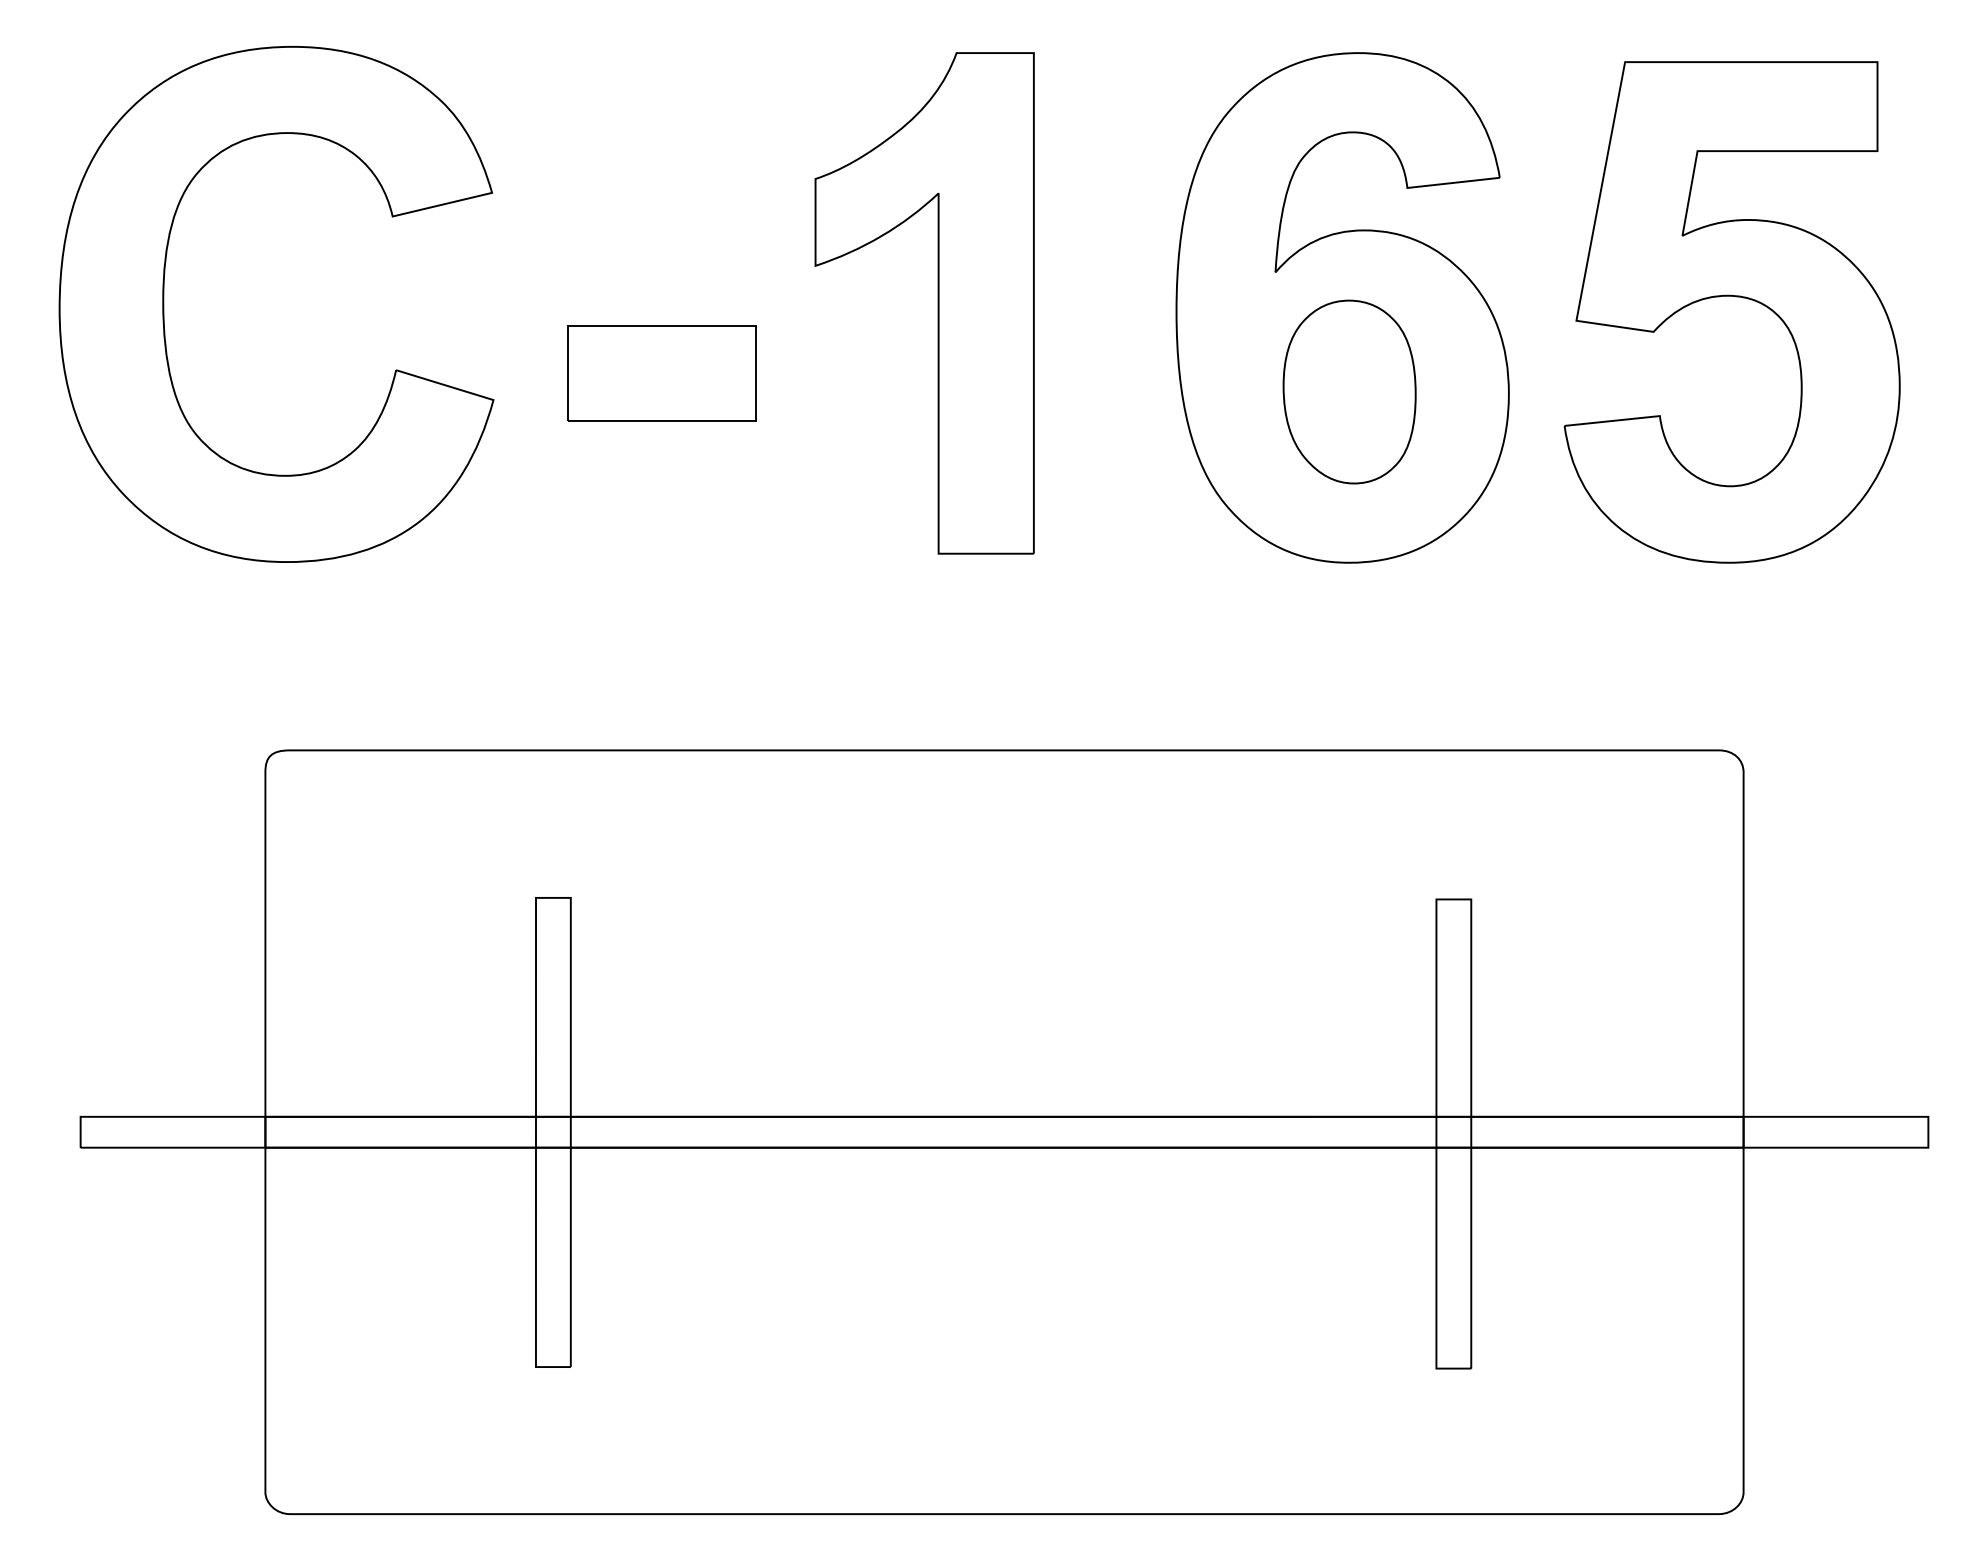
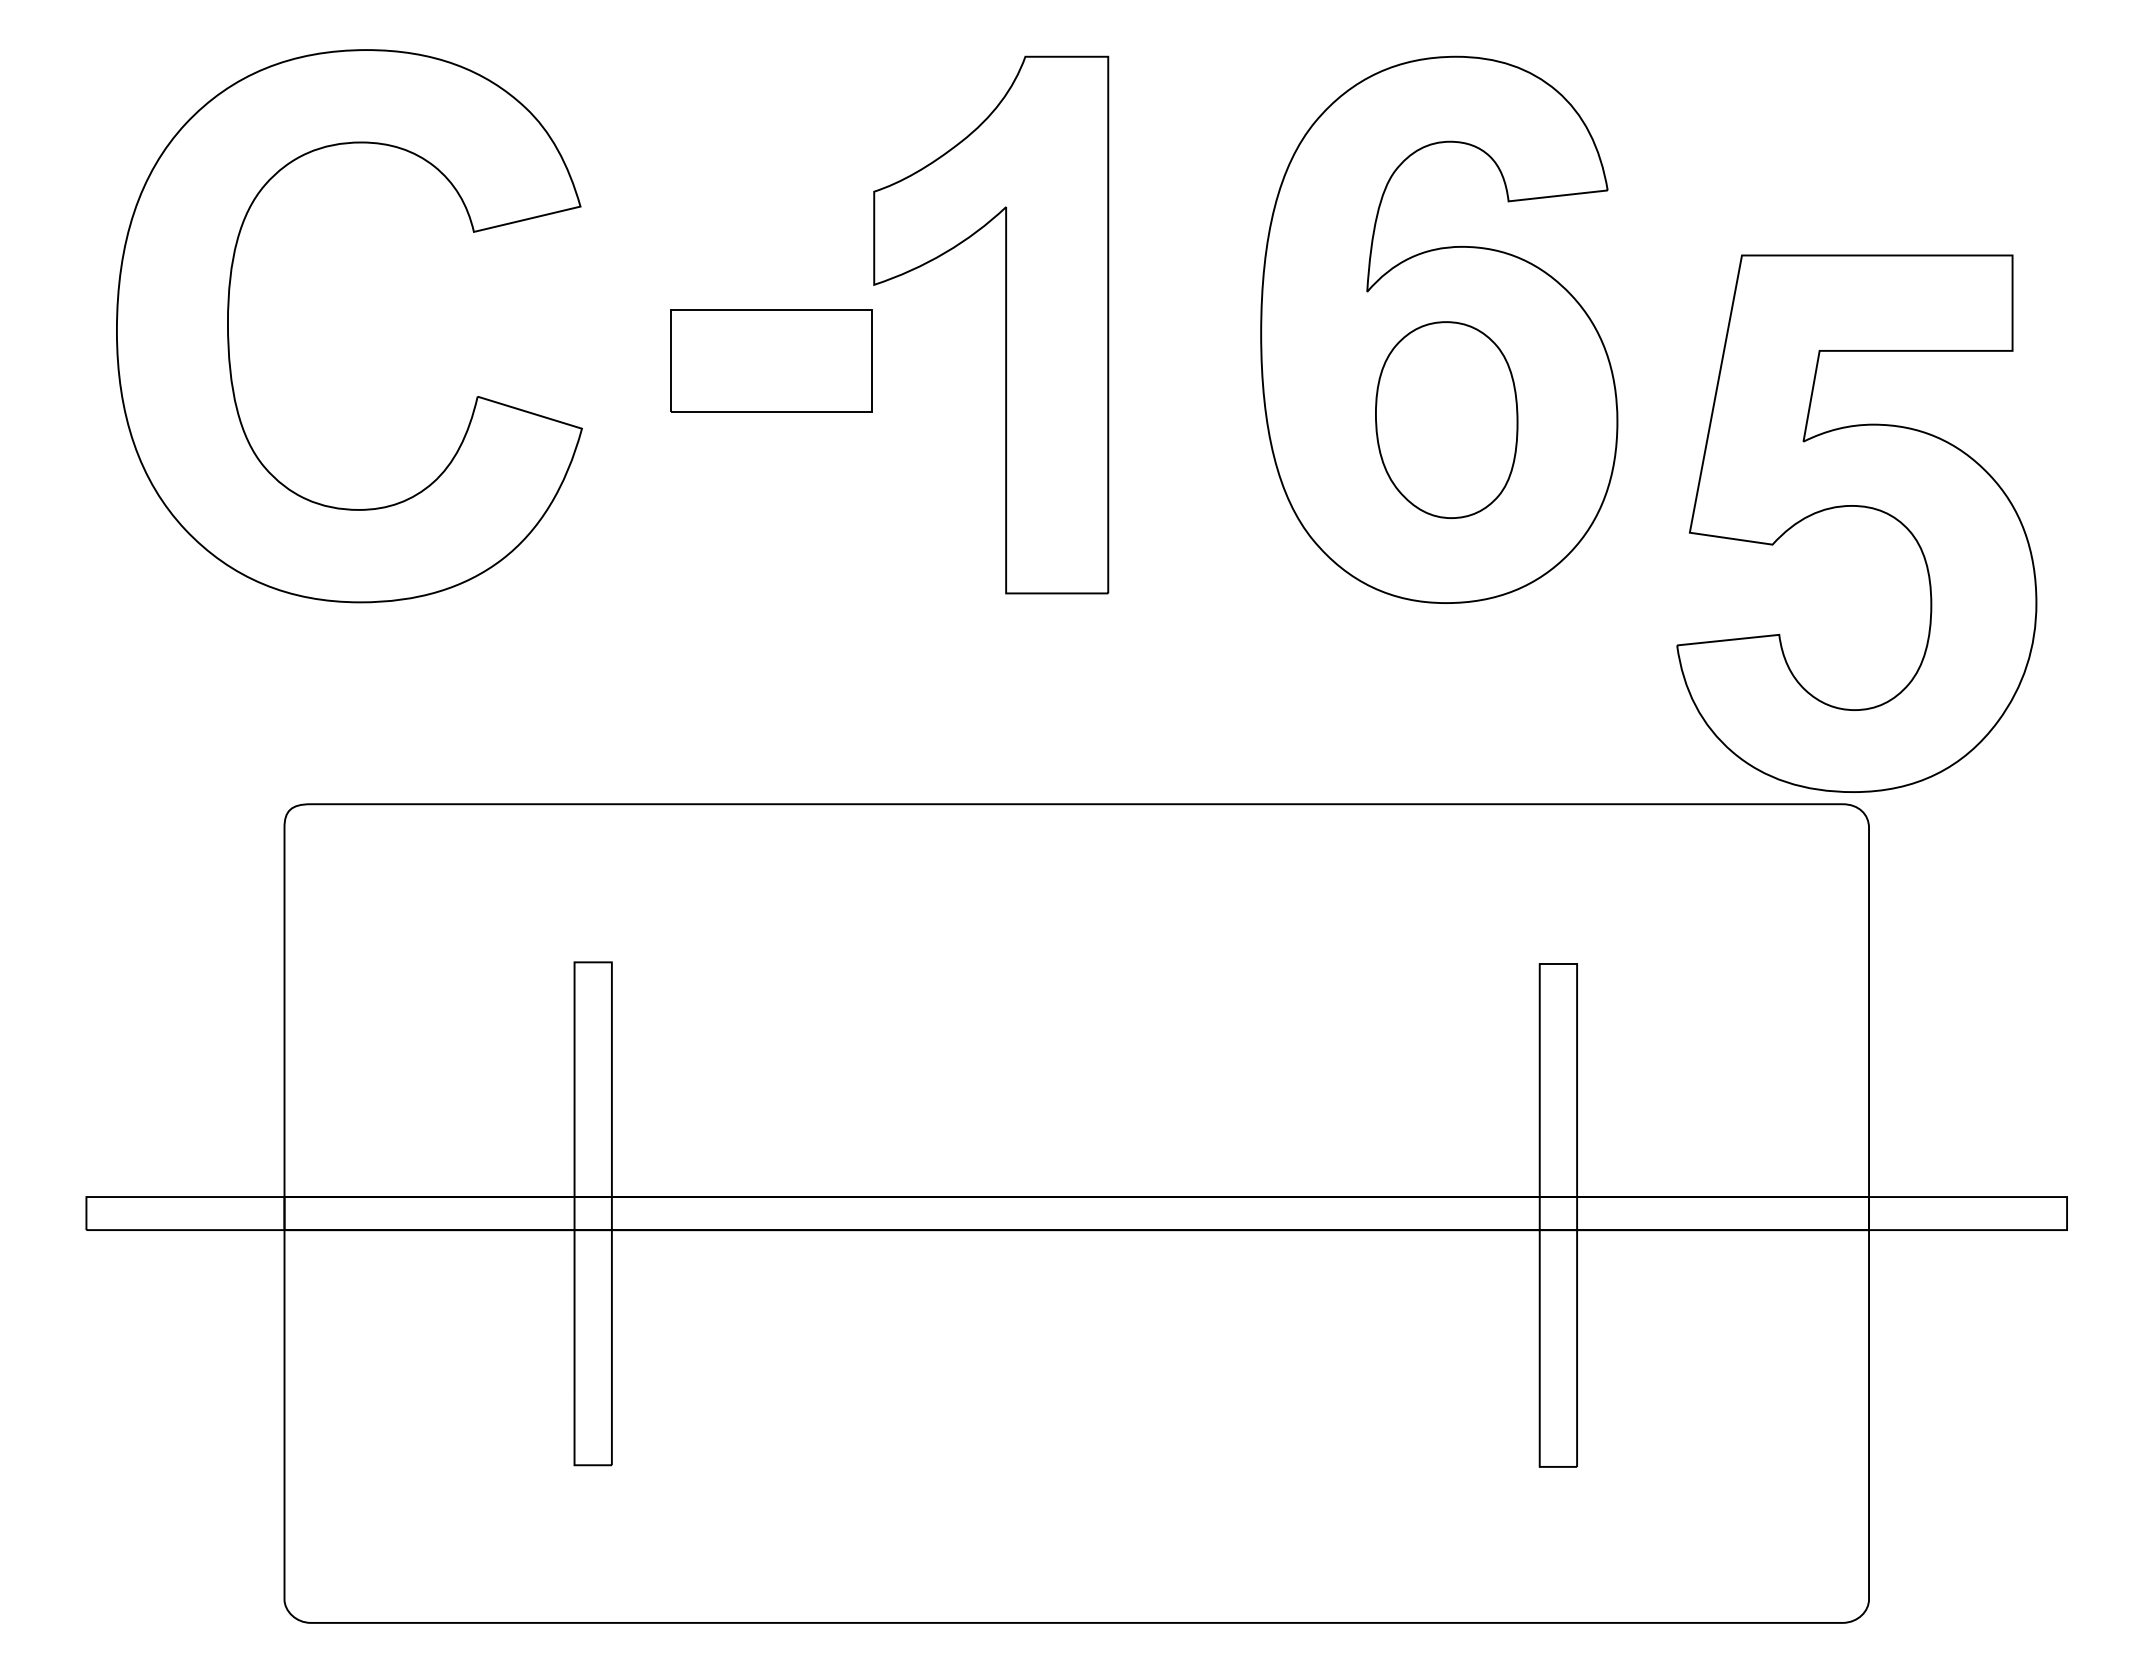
part: (1733, 297) -> (1858, 507), moved
part: (164, 314) -> (229, 337), moved
part: (661, 372) -> (771, 360), moved

